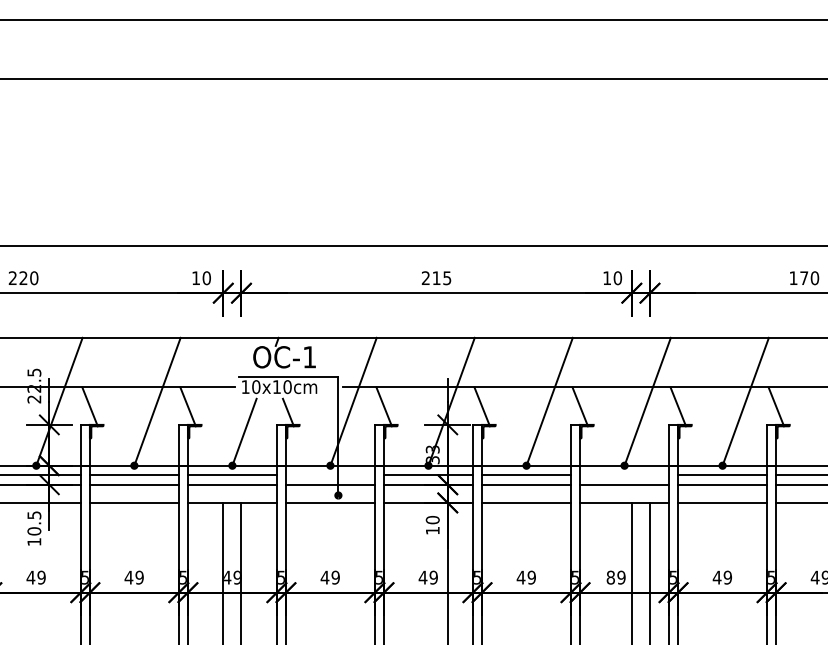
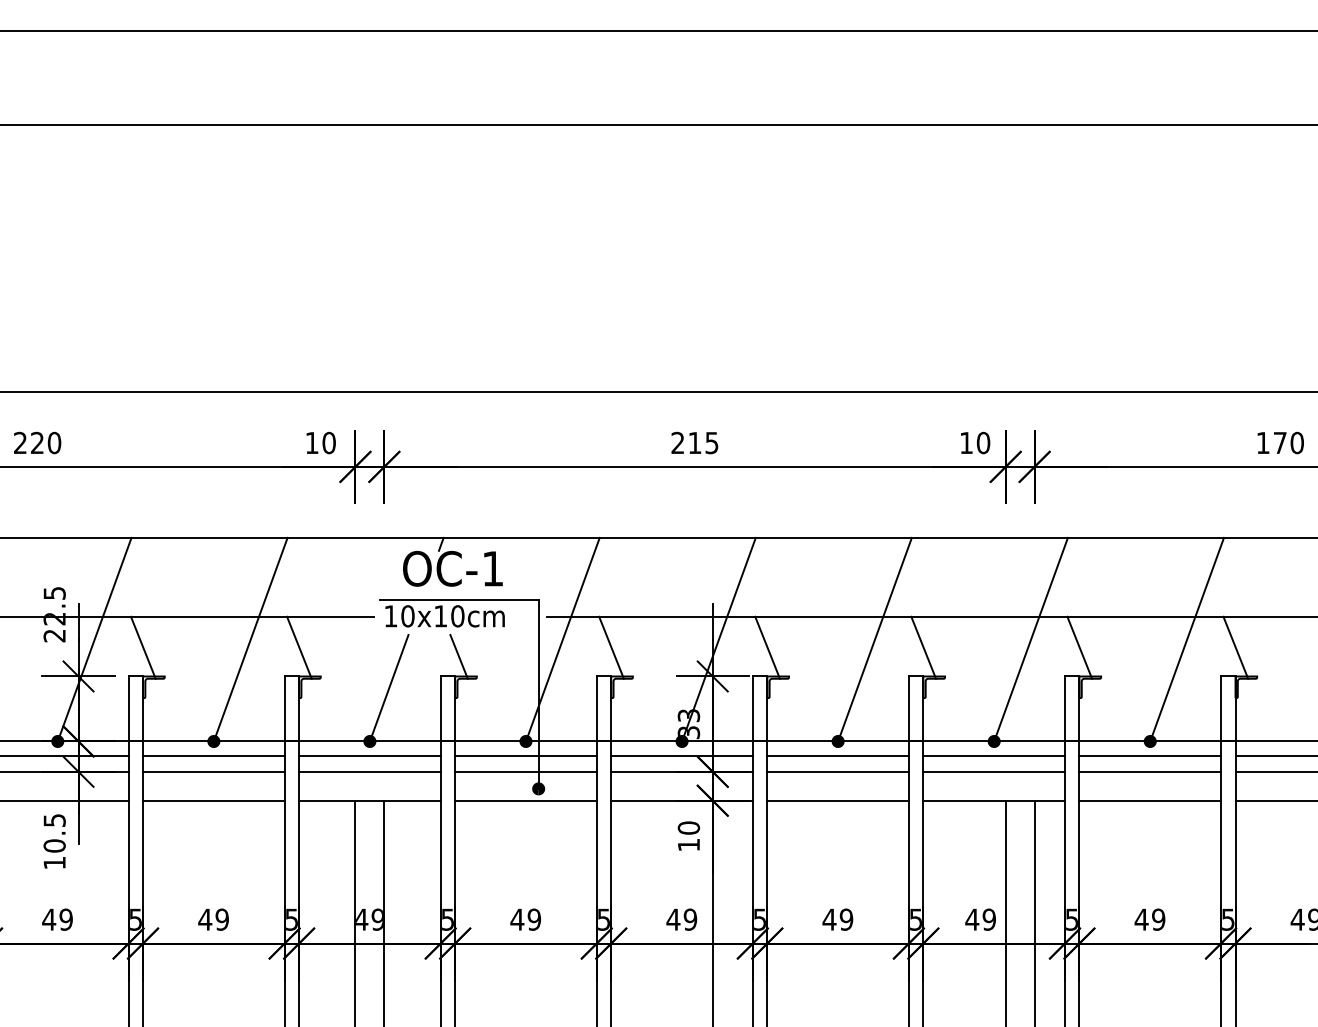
line: (329, 474) -> (524, 755), added
line: (624, 474) -> (994, 755), added
text: (610, 577) -> (971, 919), 89 -> 49

